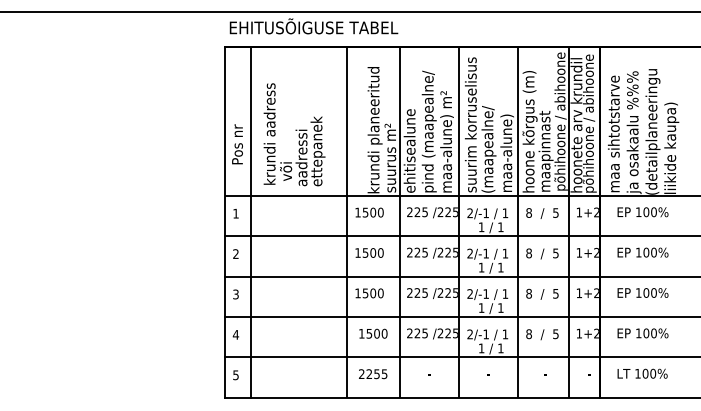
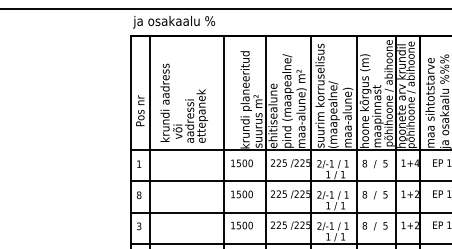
text: (313, 27) -> (198, 20), EHITUSÕIGUSE TABEL -> ja osakaalu %%%
text: (595, 212) -> (415, 163), 1+2 -> 1+4
text: (235, 253) -> (138, 194), 2 -> 8

